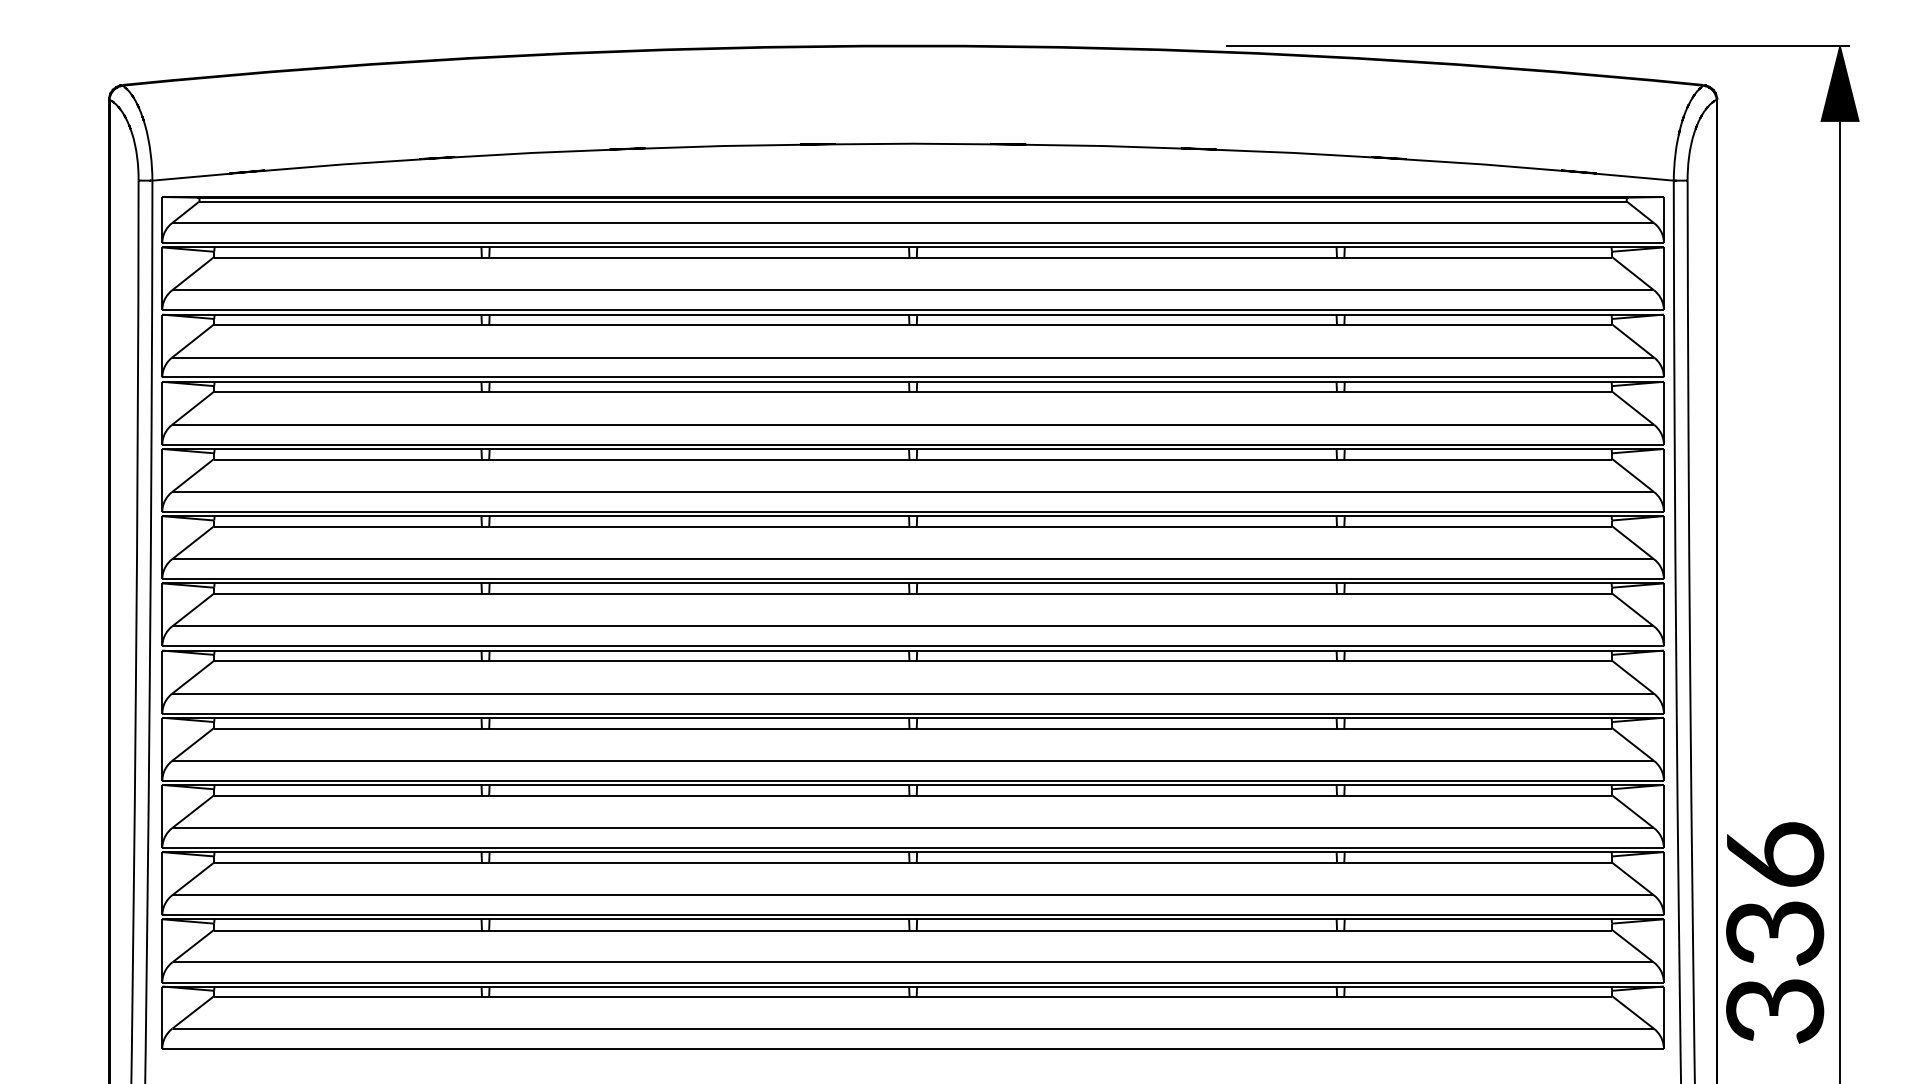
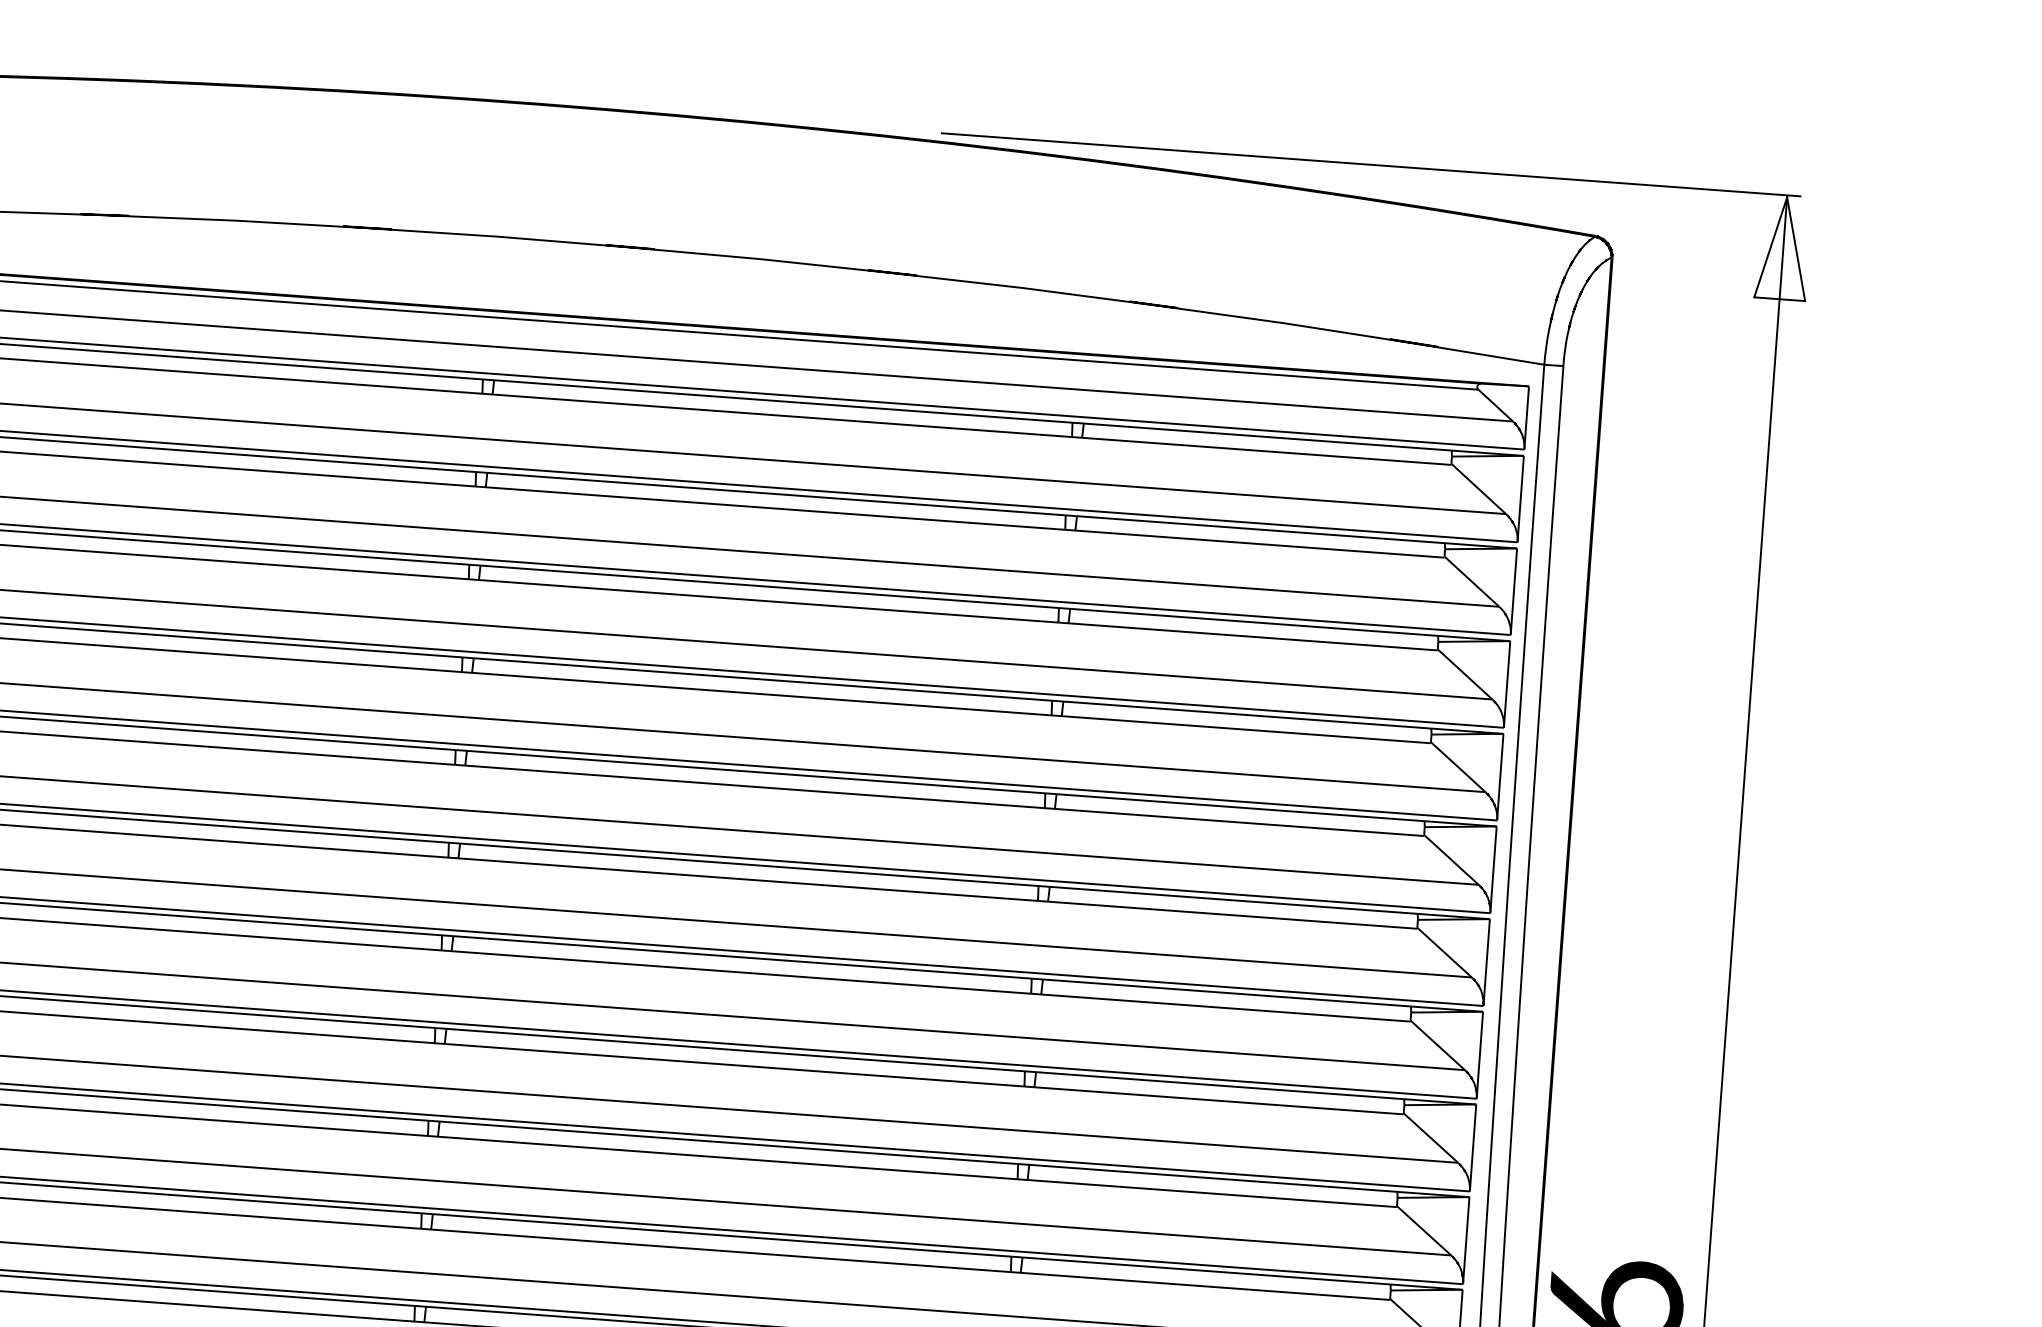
fill: (1839, 83) -> (1782, 247), removed

